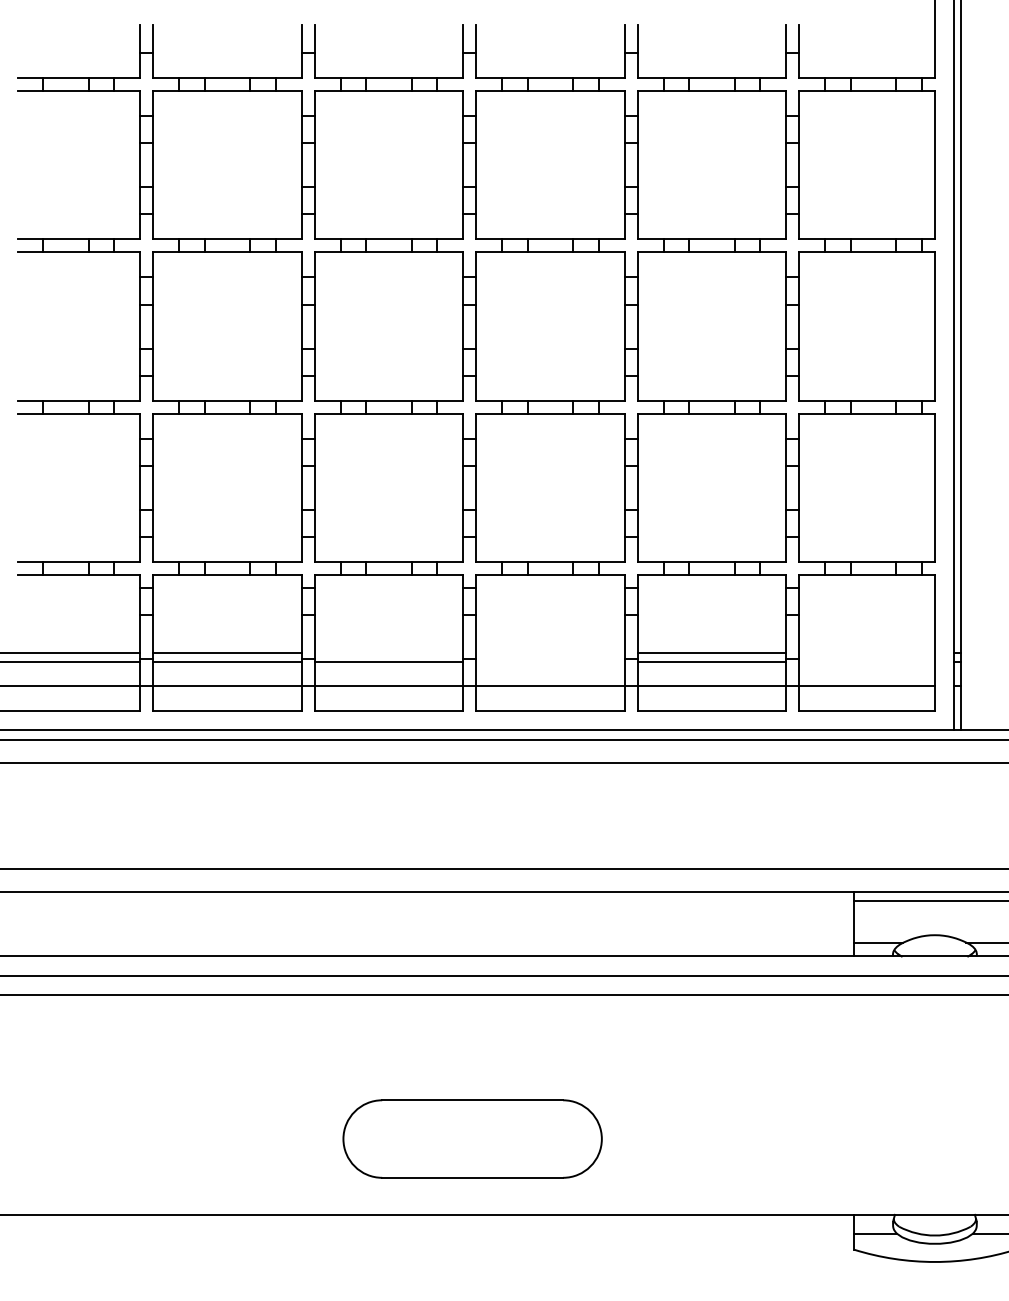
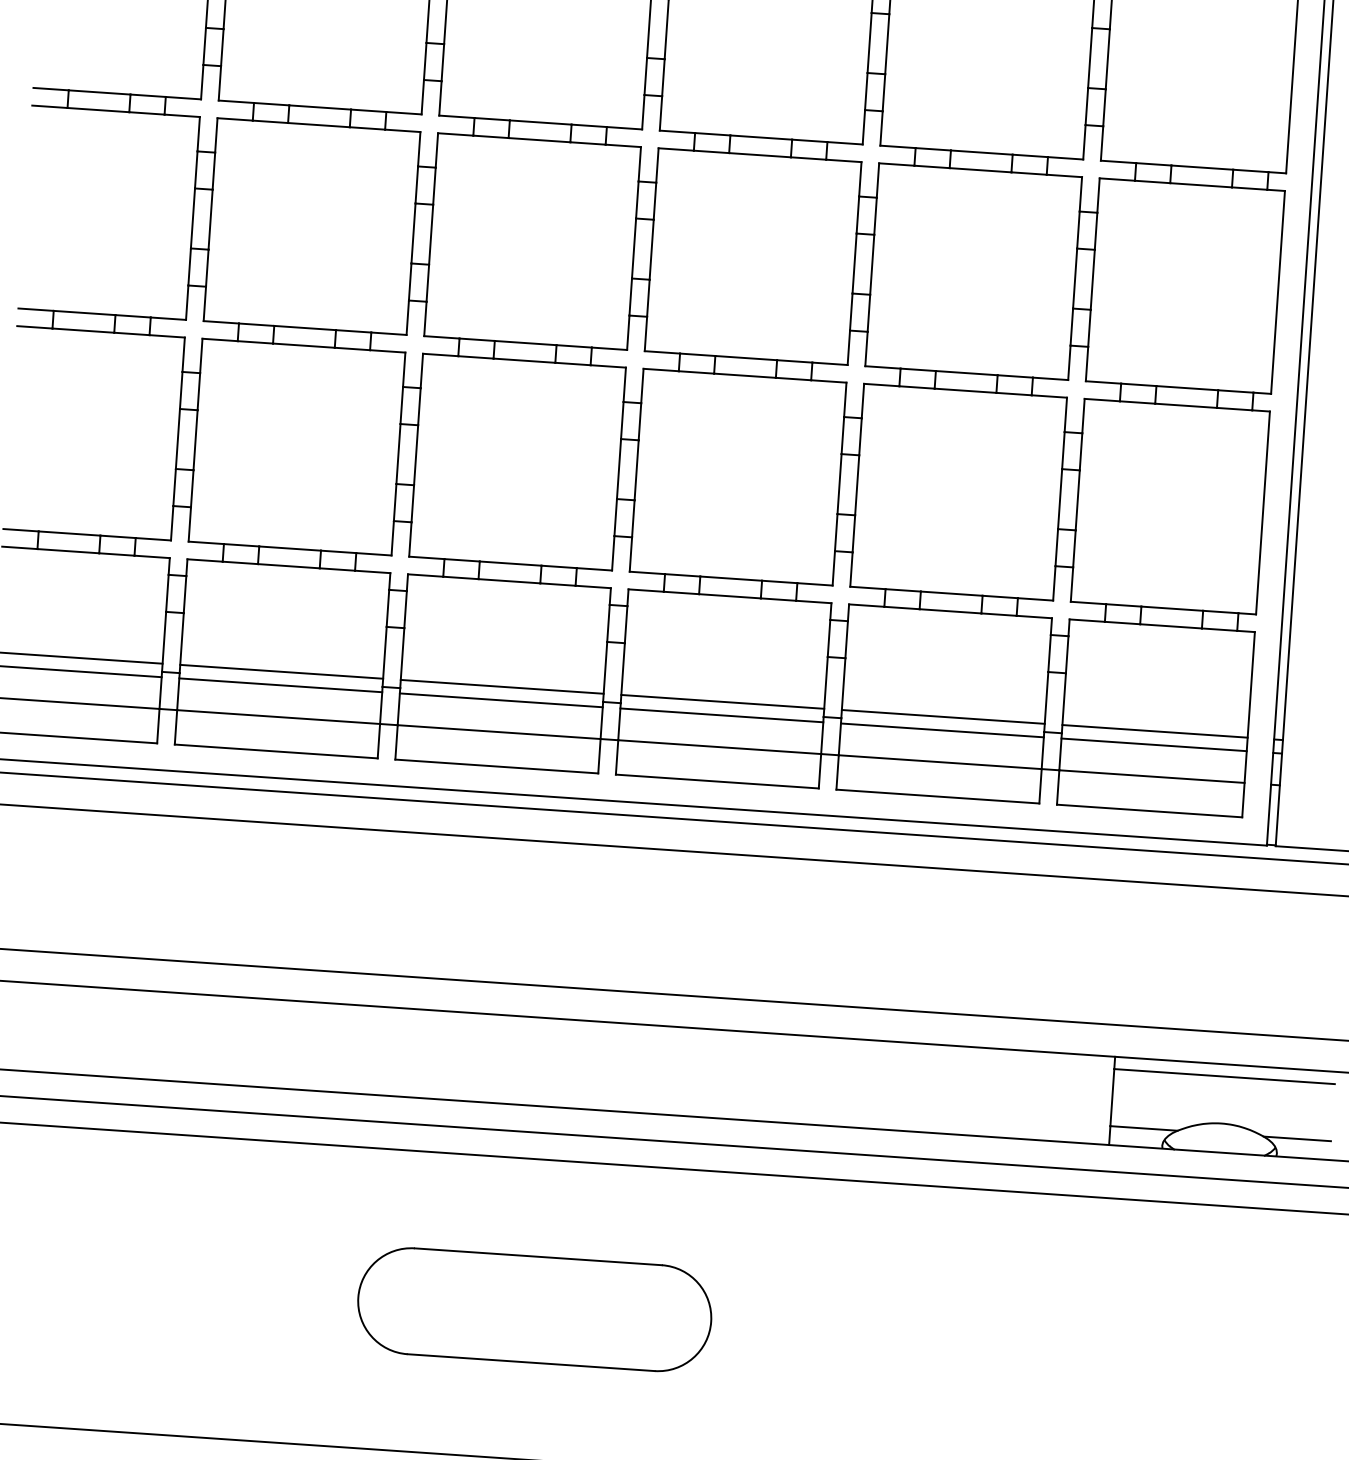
line: (388, 652) -> (501, 686), added
line: (550, 652) -> (722, 701), added
line: (866, 652) -> (1154, 731), added
line: (550, 662) -> (721, 715), added
line: (866, 662) -> (1153, 744), added
part: (472, 1138) -> (534, 1308), moved

